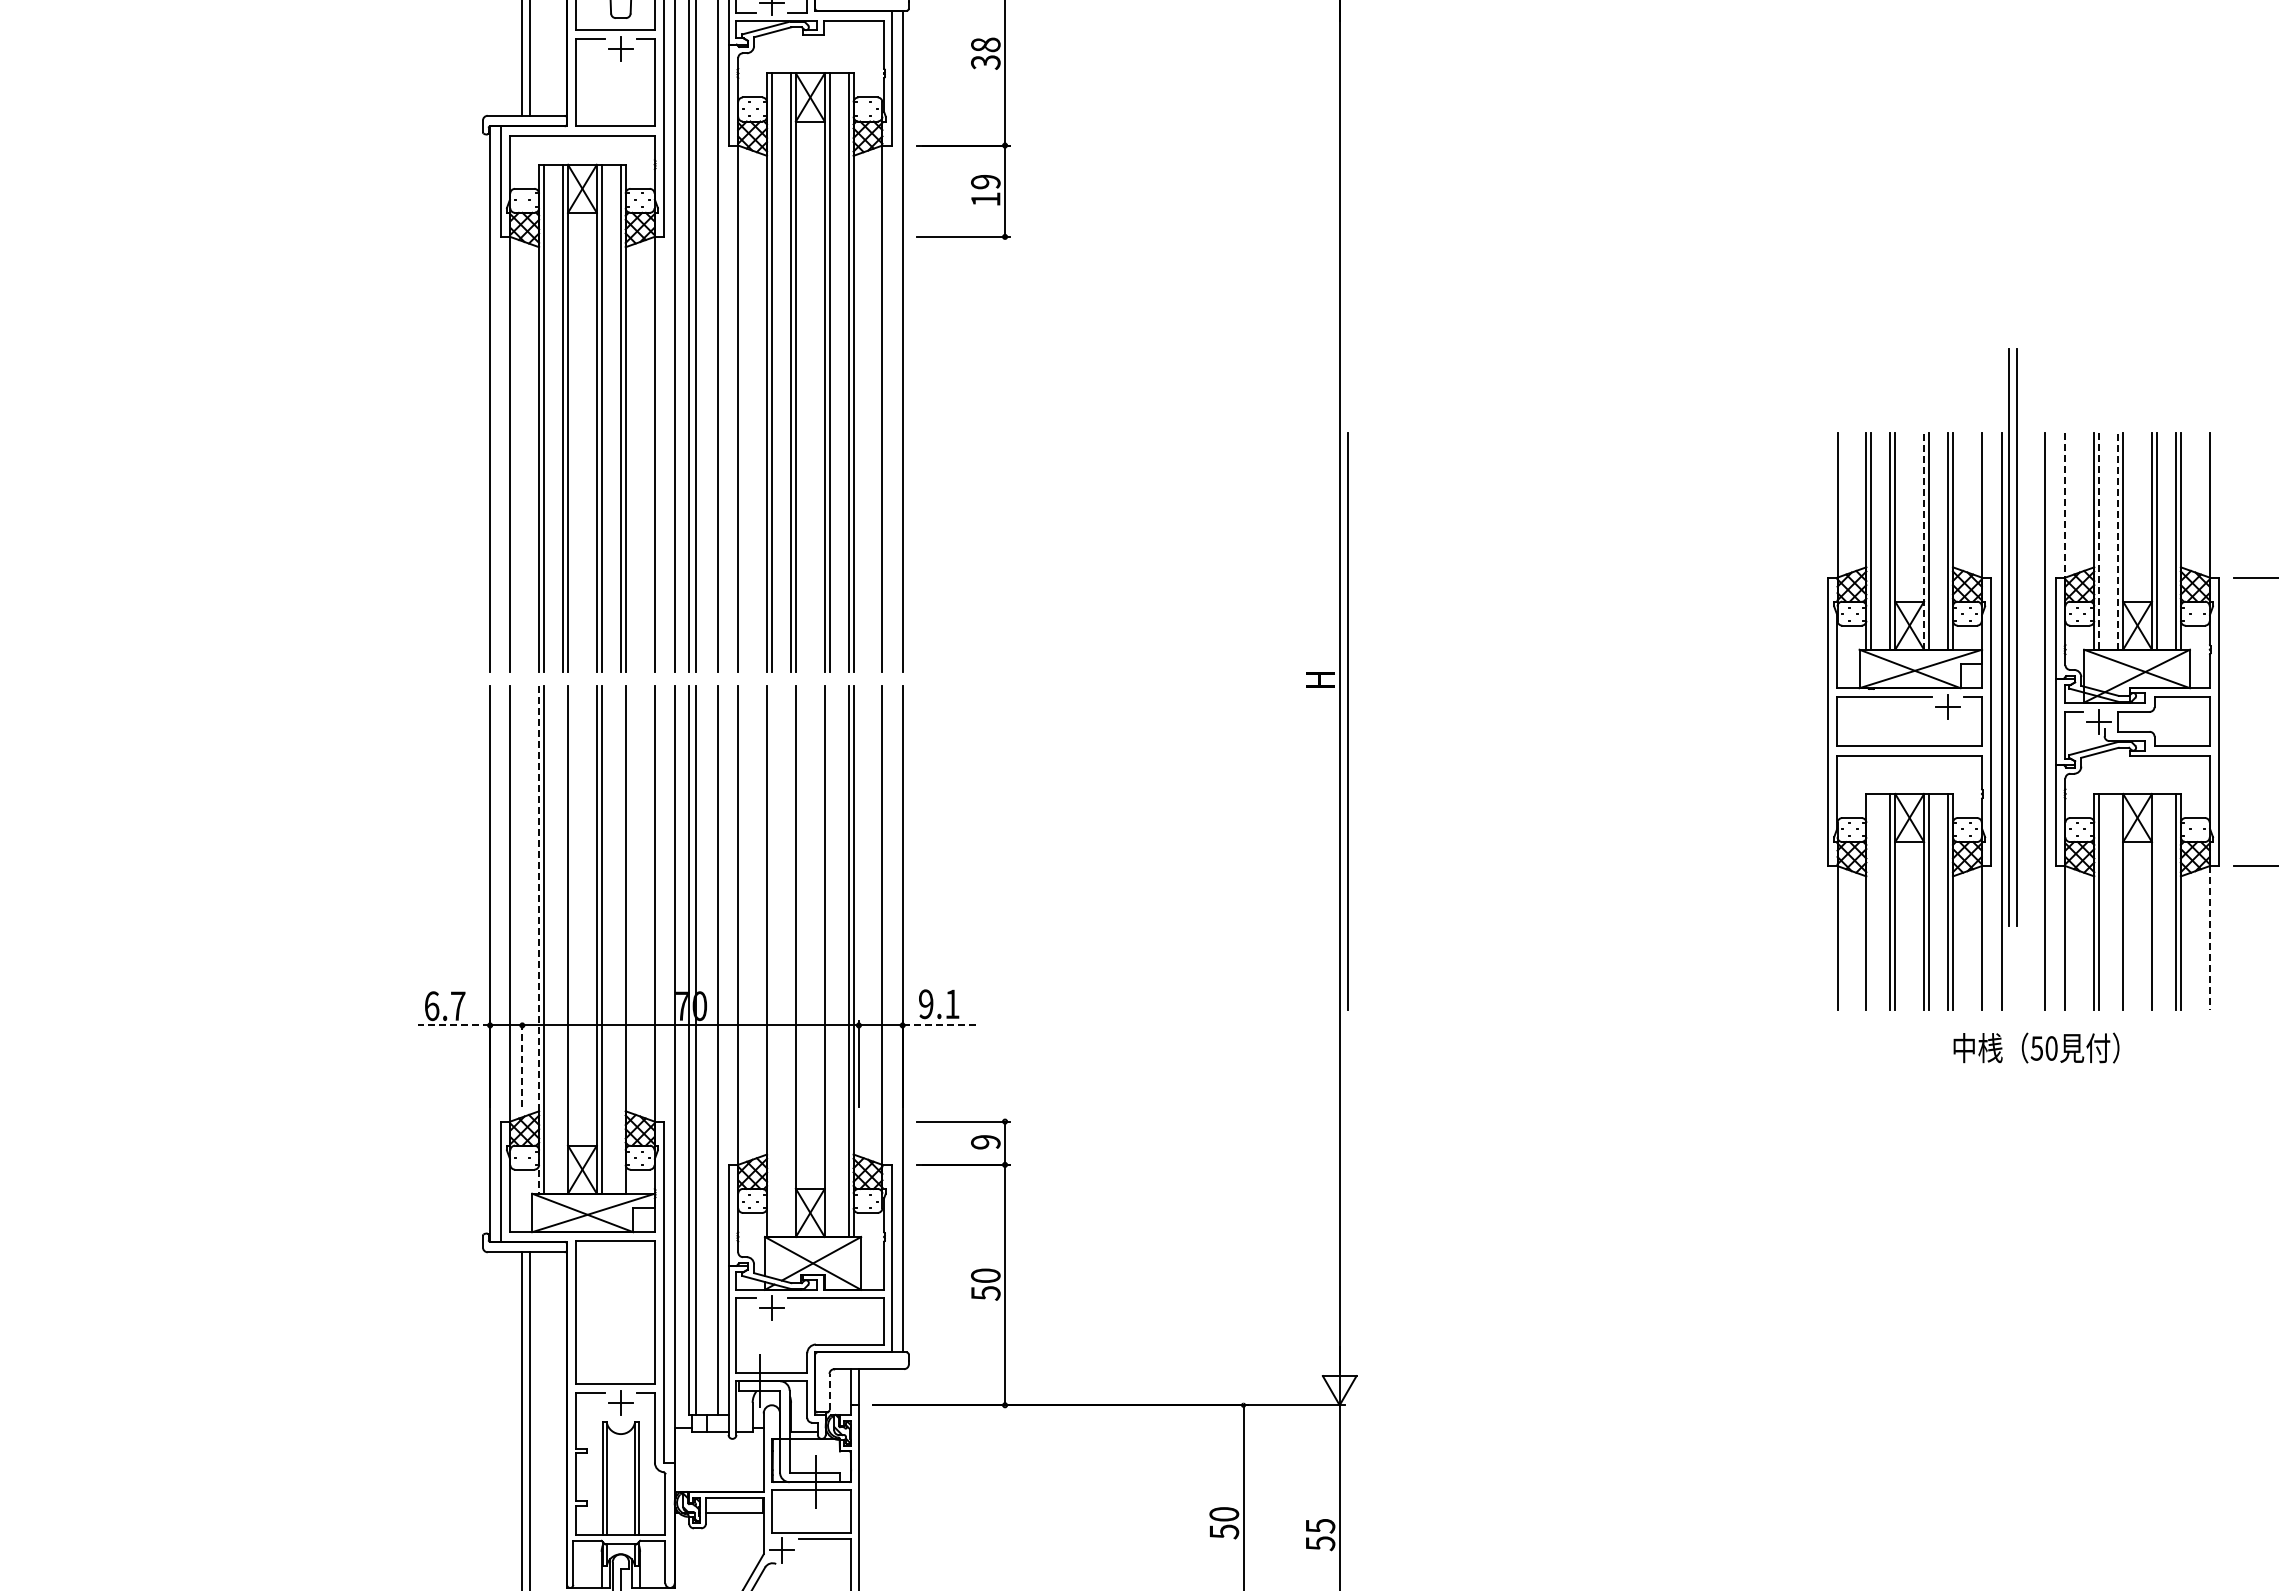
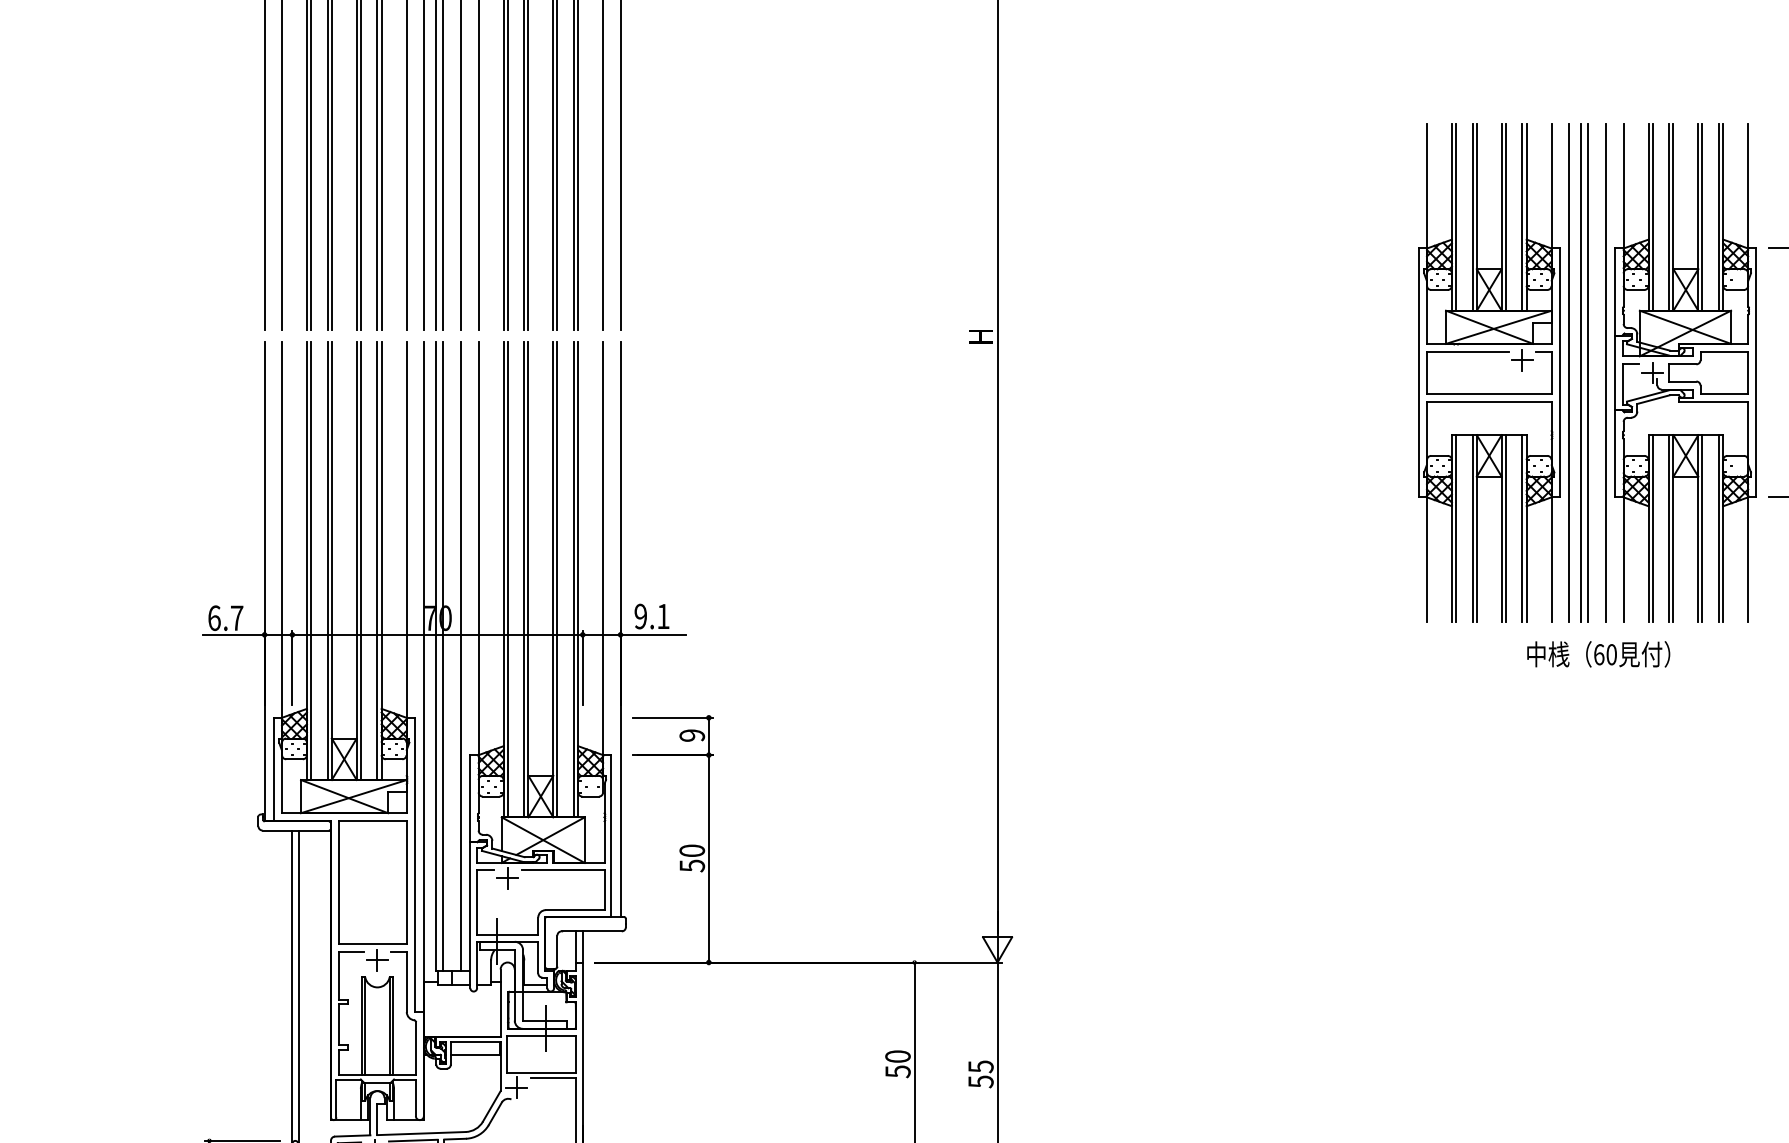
line: (2065, 505) -> (1623, 186), dashed -> solid
line: (1924, 541) -> (1502, 217), dashed -> solid
line: (2118, 541) -> (1669, 217), dashed -> solid
line: (2099, 542) -> (1653, 218), dashed -> solid
part: (2012, 637) -> (1584, 372), moved
line: (1347, 721) -> (1004, 372), removed
line: (1871, 901) -> (1456, 527), added
line: (2118, 901) -> (1669, 527), added
line: (2156, 901) -> (1702, 527), added
line: (2209, 938) -> (1747, 559), dashed -> solid
line: (563, 939) -> (327, 560), added
line: (620, 939) -> (377, 560), added
line: (539, 940) -> (307, 561), dashed -> solid
line: (771, 961) -> (507, 579), added
line: (791, 961) -> (524, 579), added
line: (829, 961) -> (557, 579), added
line: (454, 1025) -> (233, 634), dashed -> solid
line: (940, 1025) -> (653, 634), dashed -> solid
text: (2036, 1048) -> (1598, 654), 50 -> 60
line: (522, 1063) -> (292, 667), dashed -> solid
line: (829, 1391) -> (557, 950), dashed -> solid

